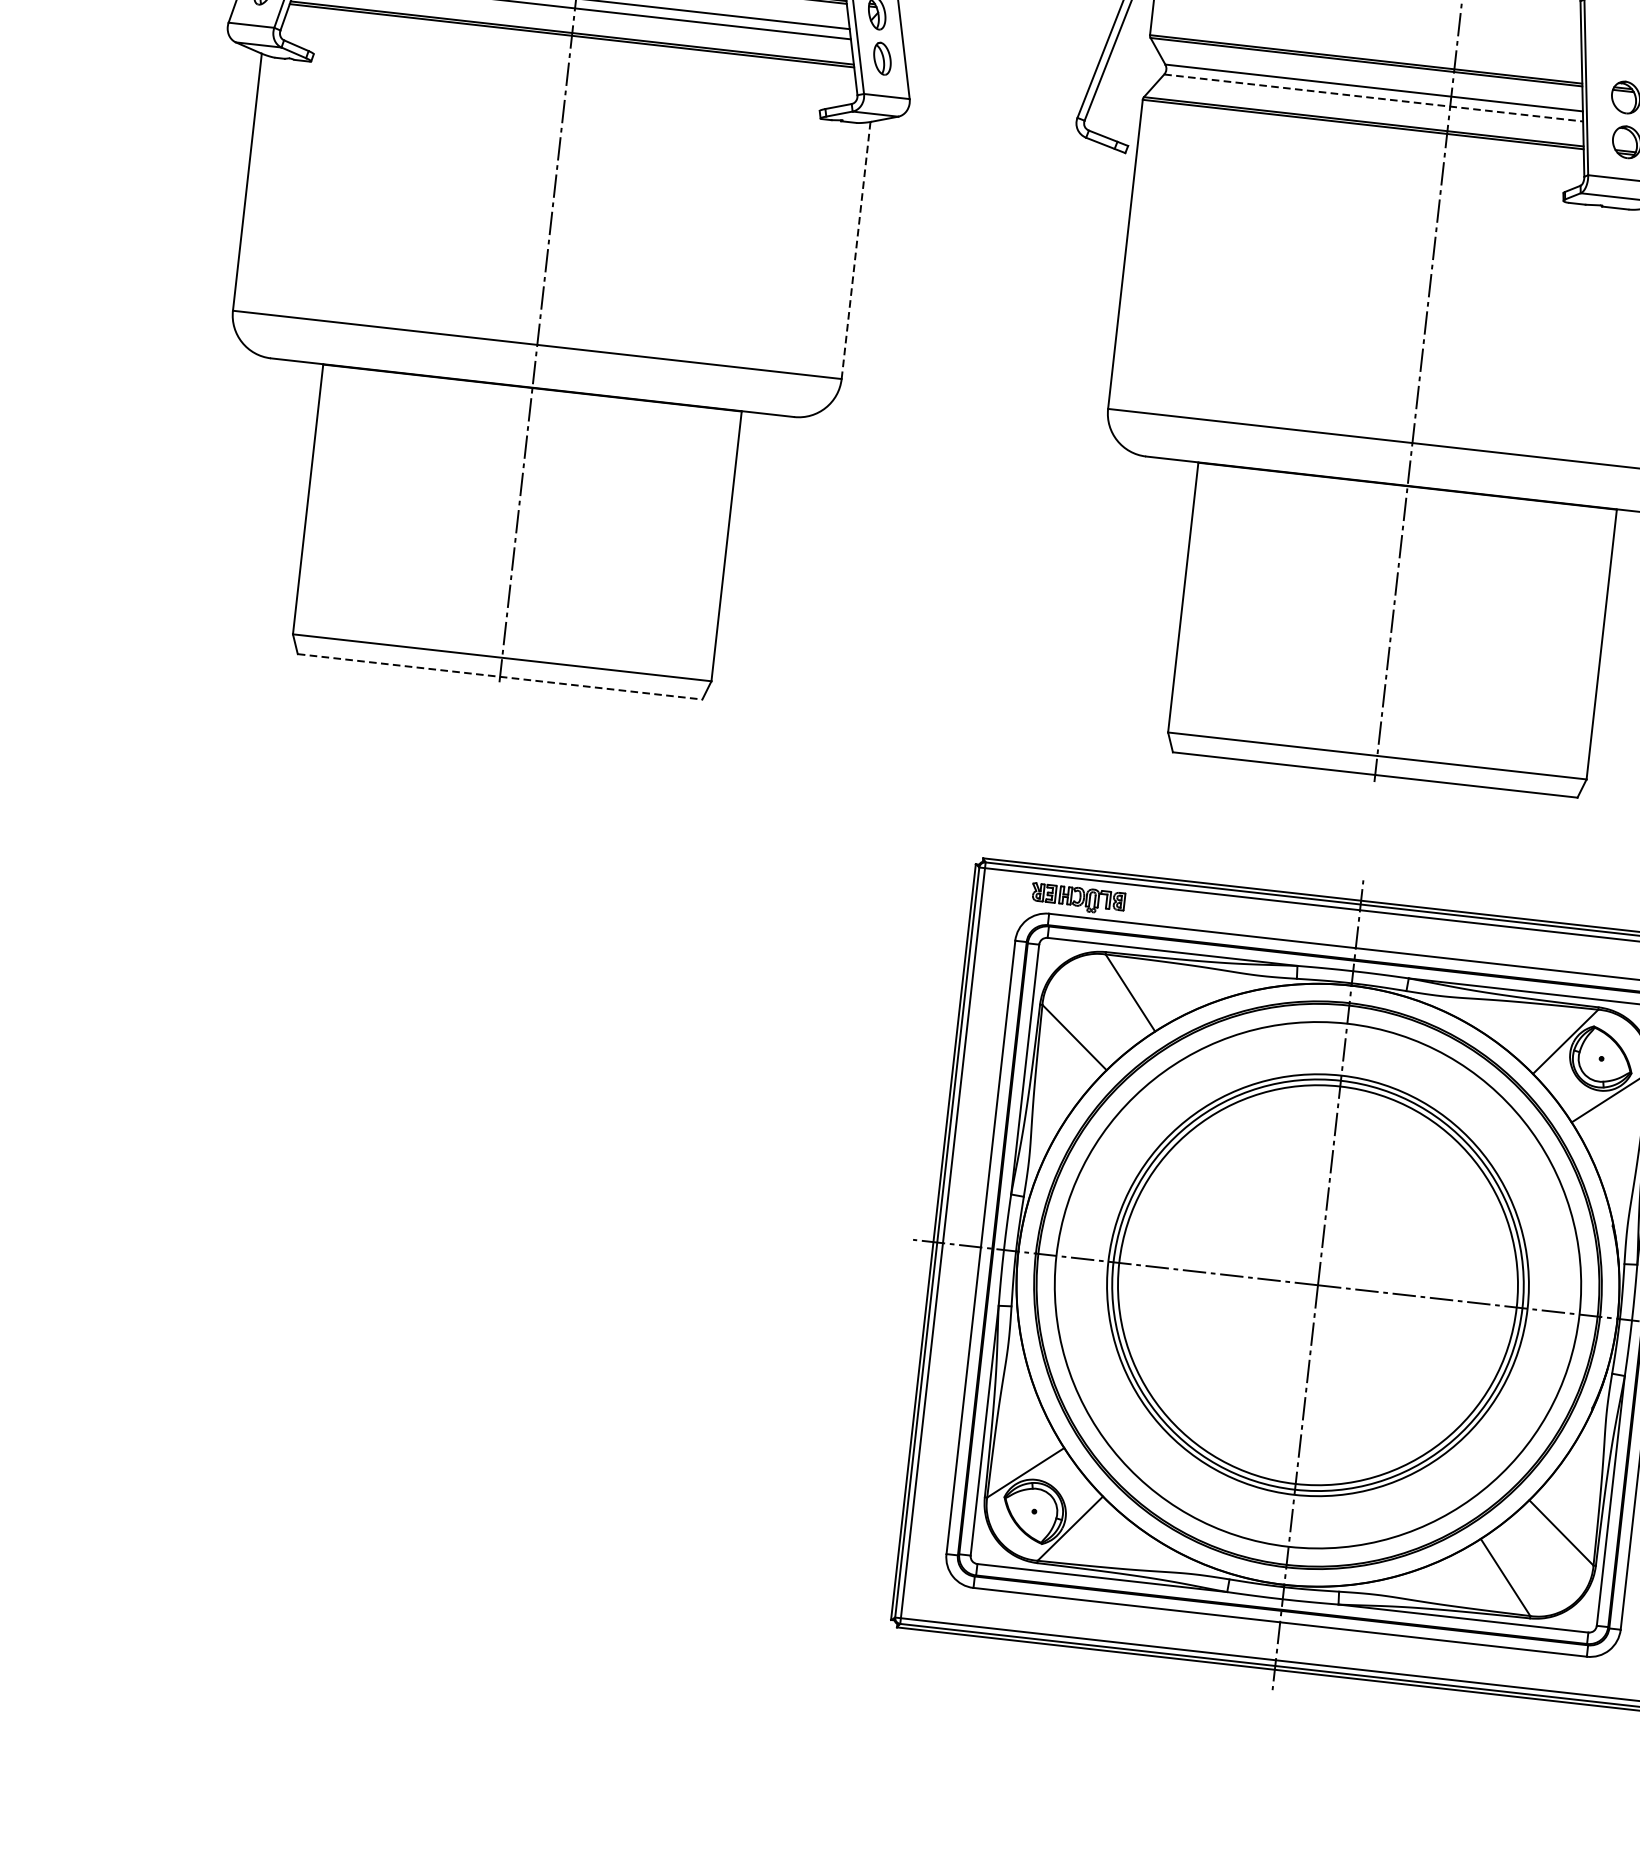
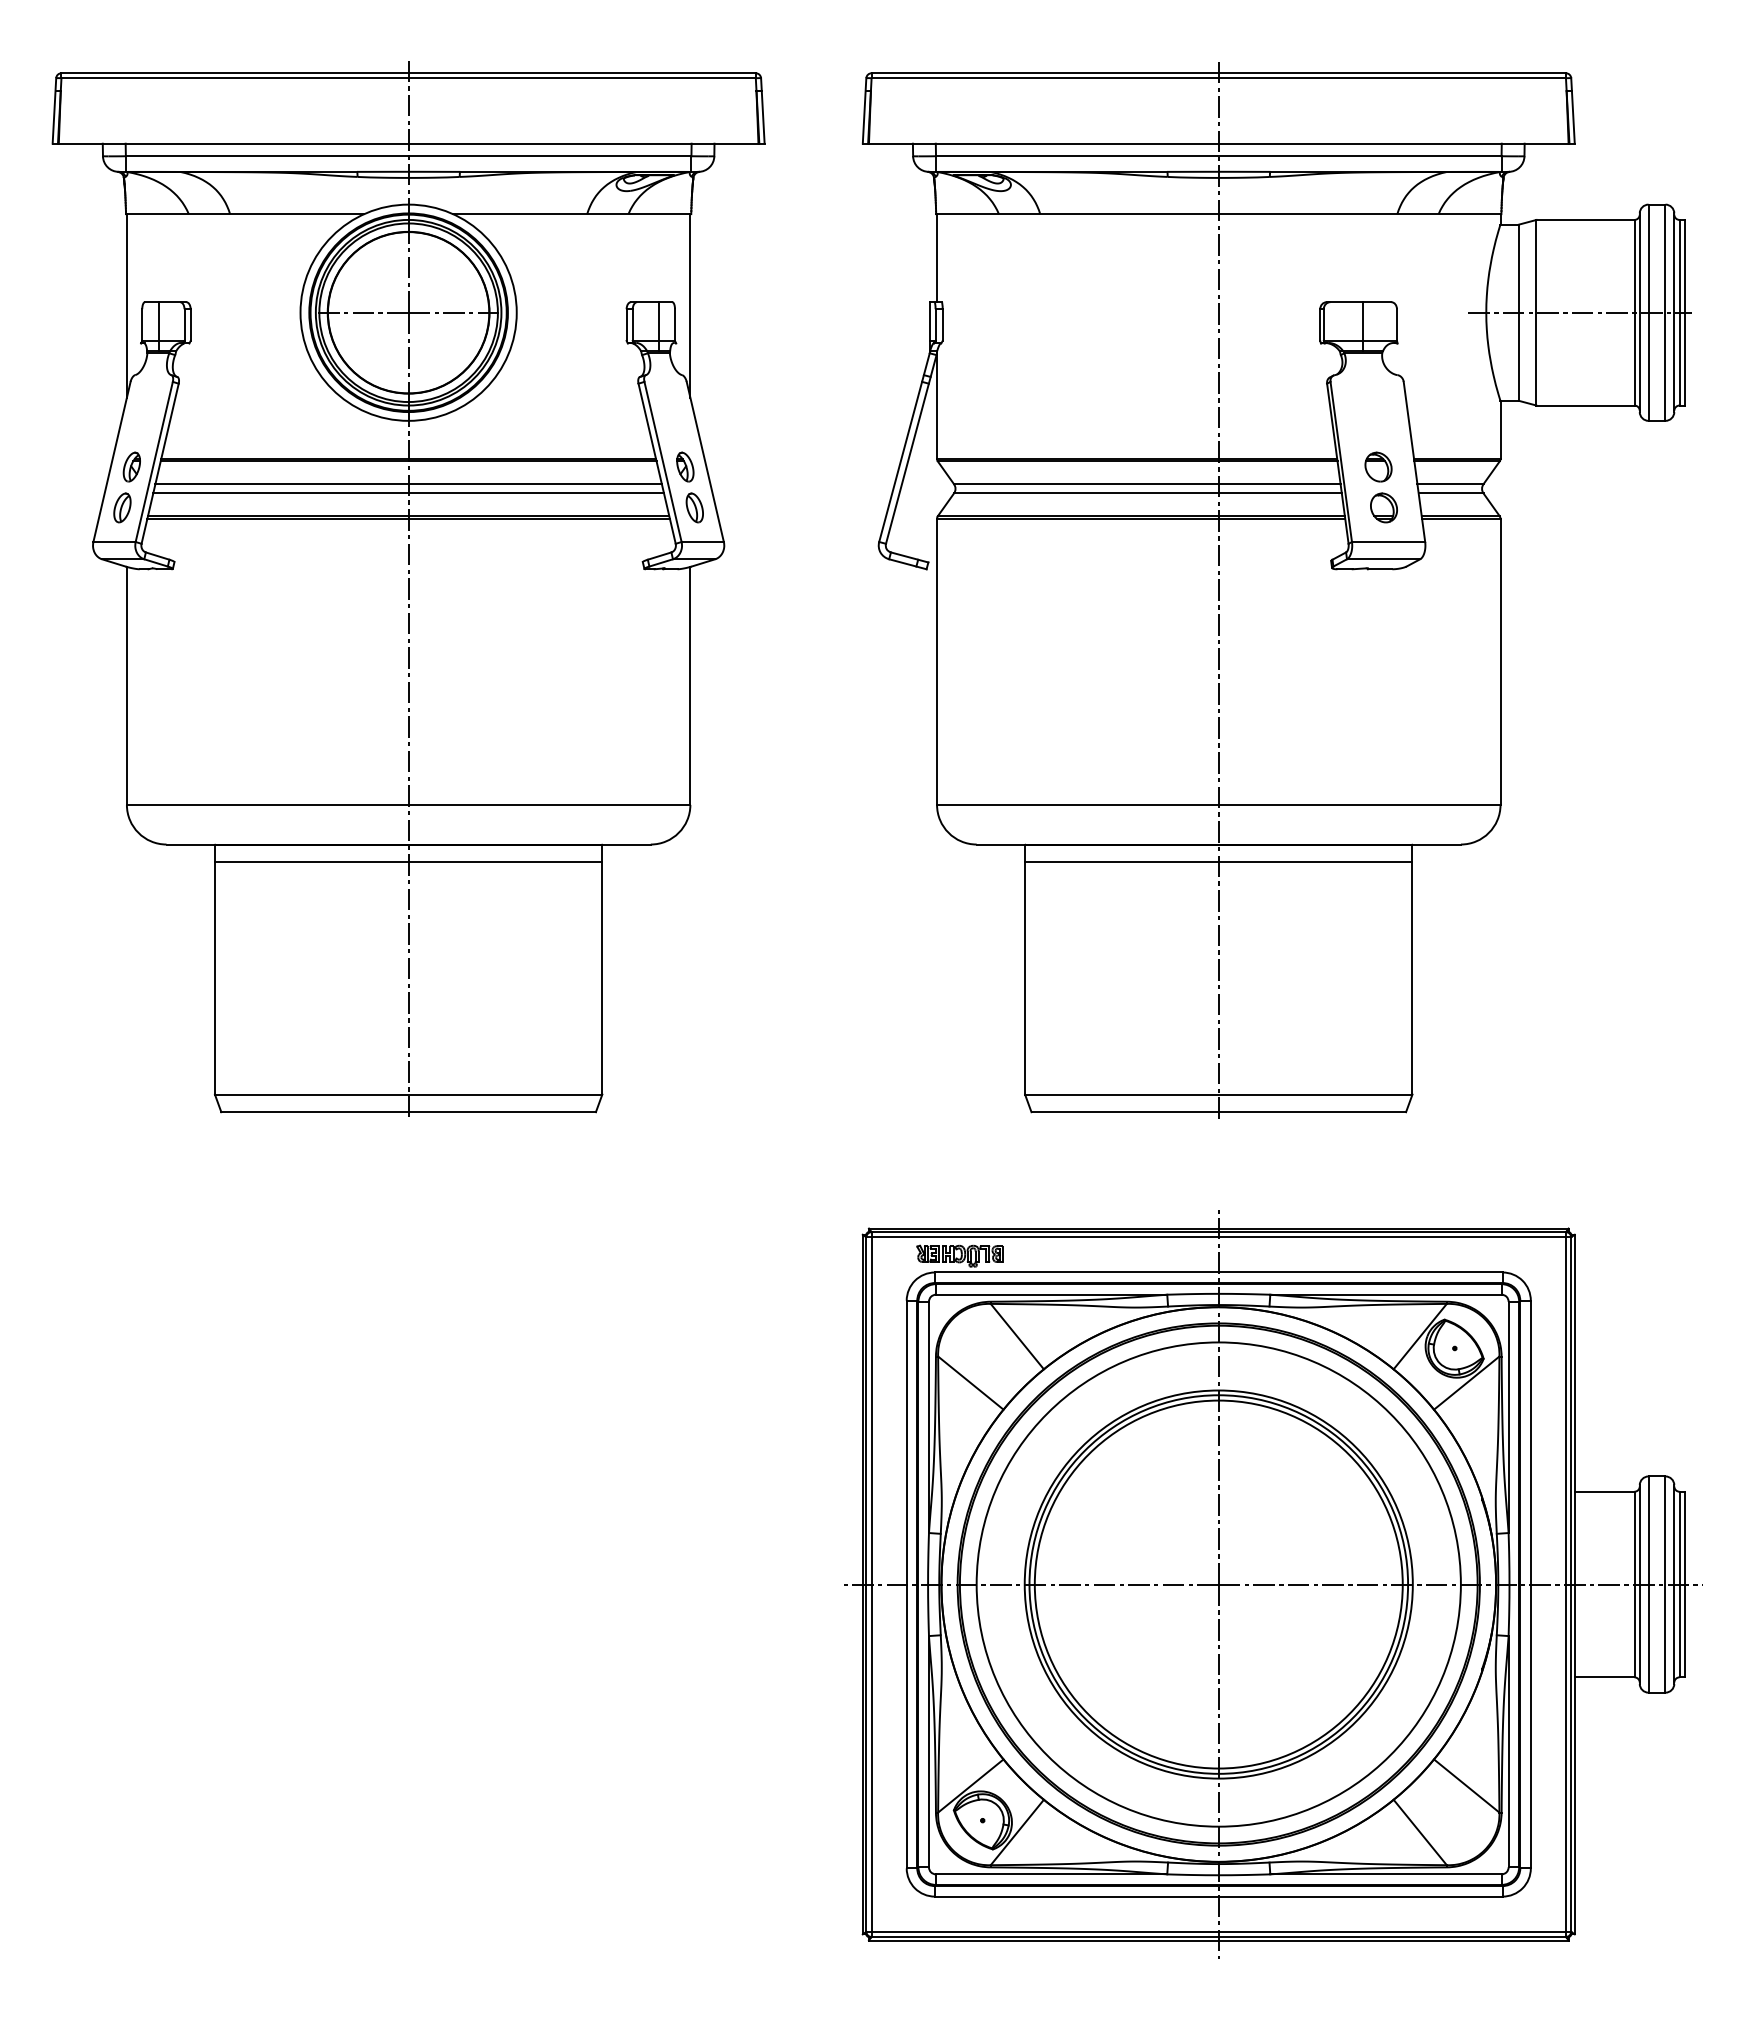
line: (1373, 98) -> (1147, 493), dashed -> solid
line: (856, 250) -> (690, 685), dashed -> solid
line: (530, 407) -> (408, 862), added
line: (1405, 505) -> (1218, 862), added
line: (500, 677) -> (409, 1112), dashed -> solid

